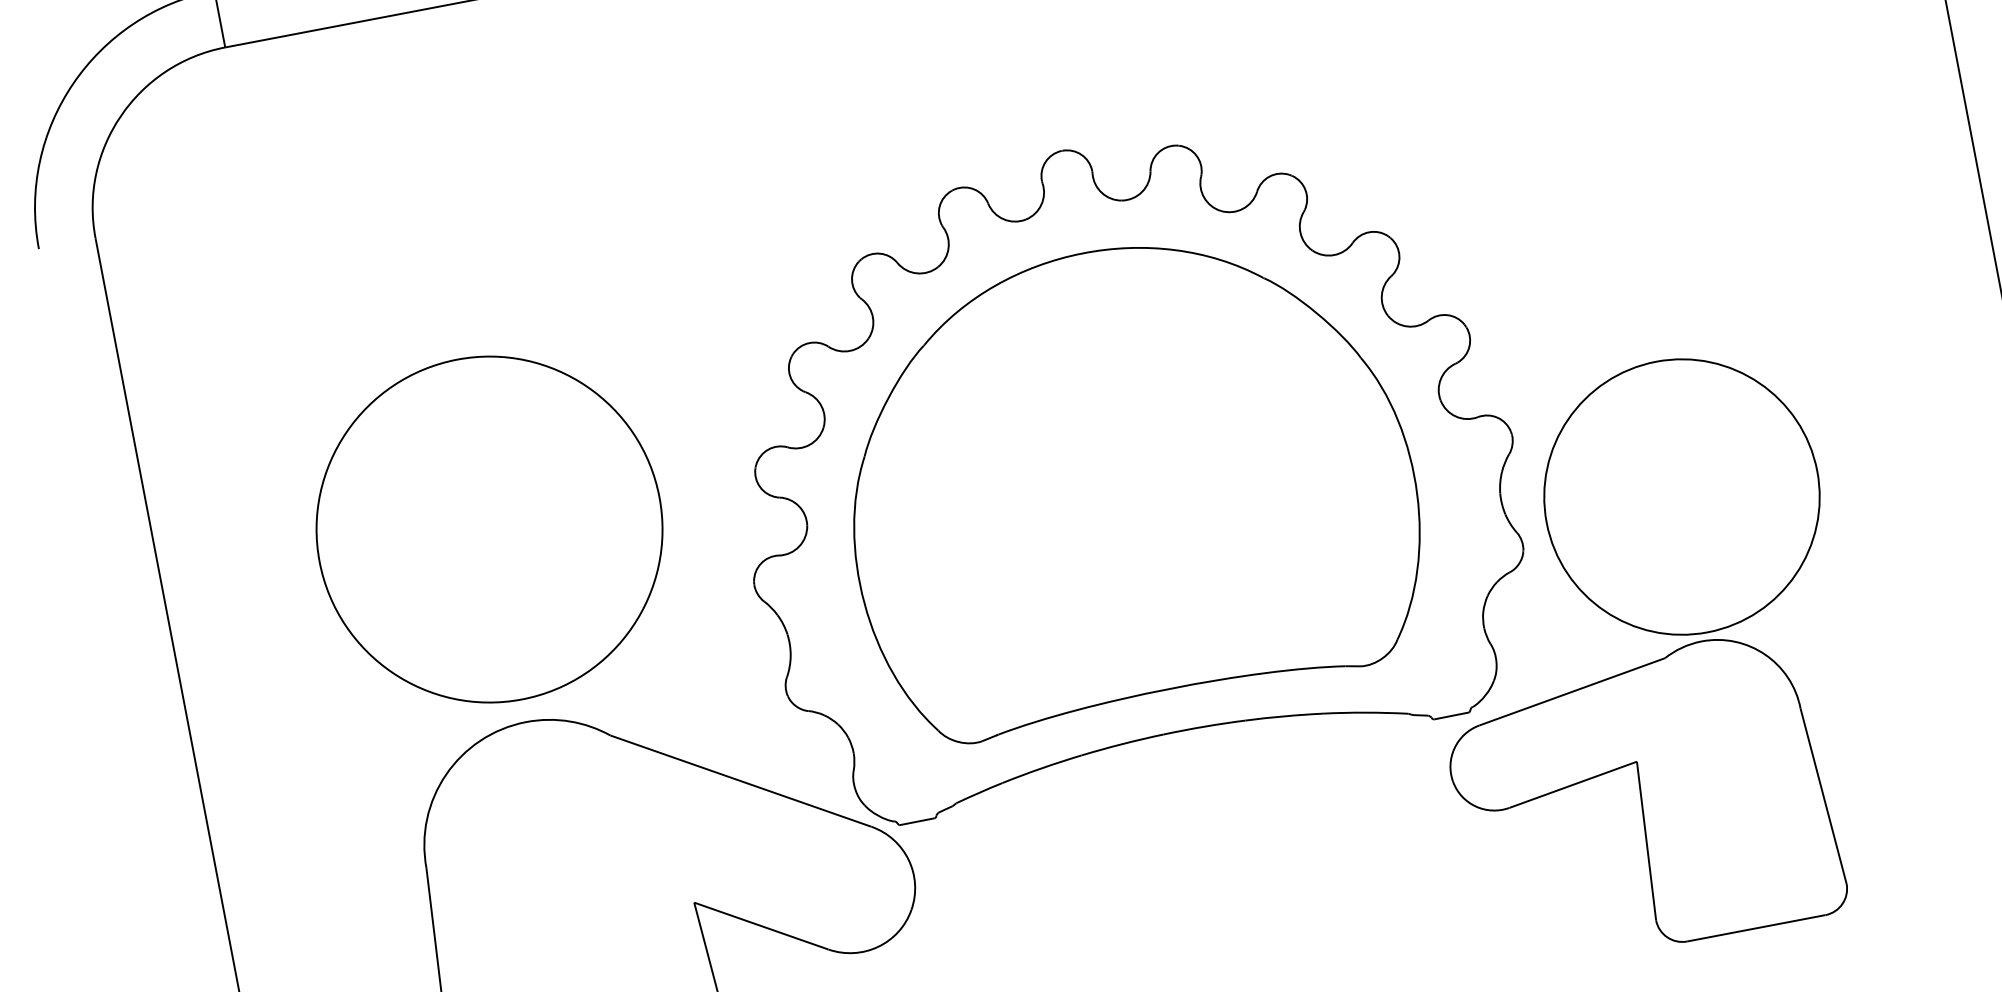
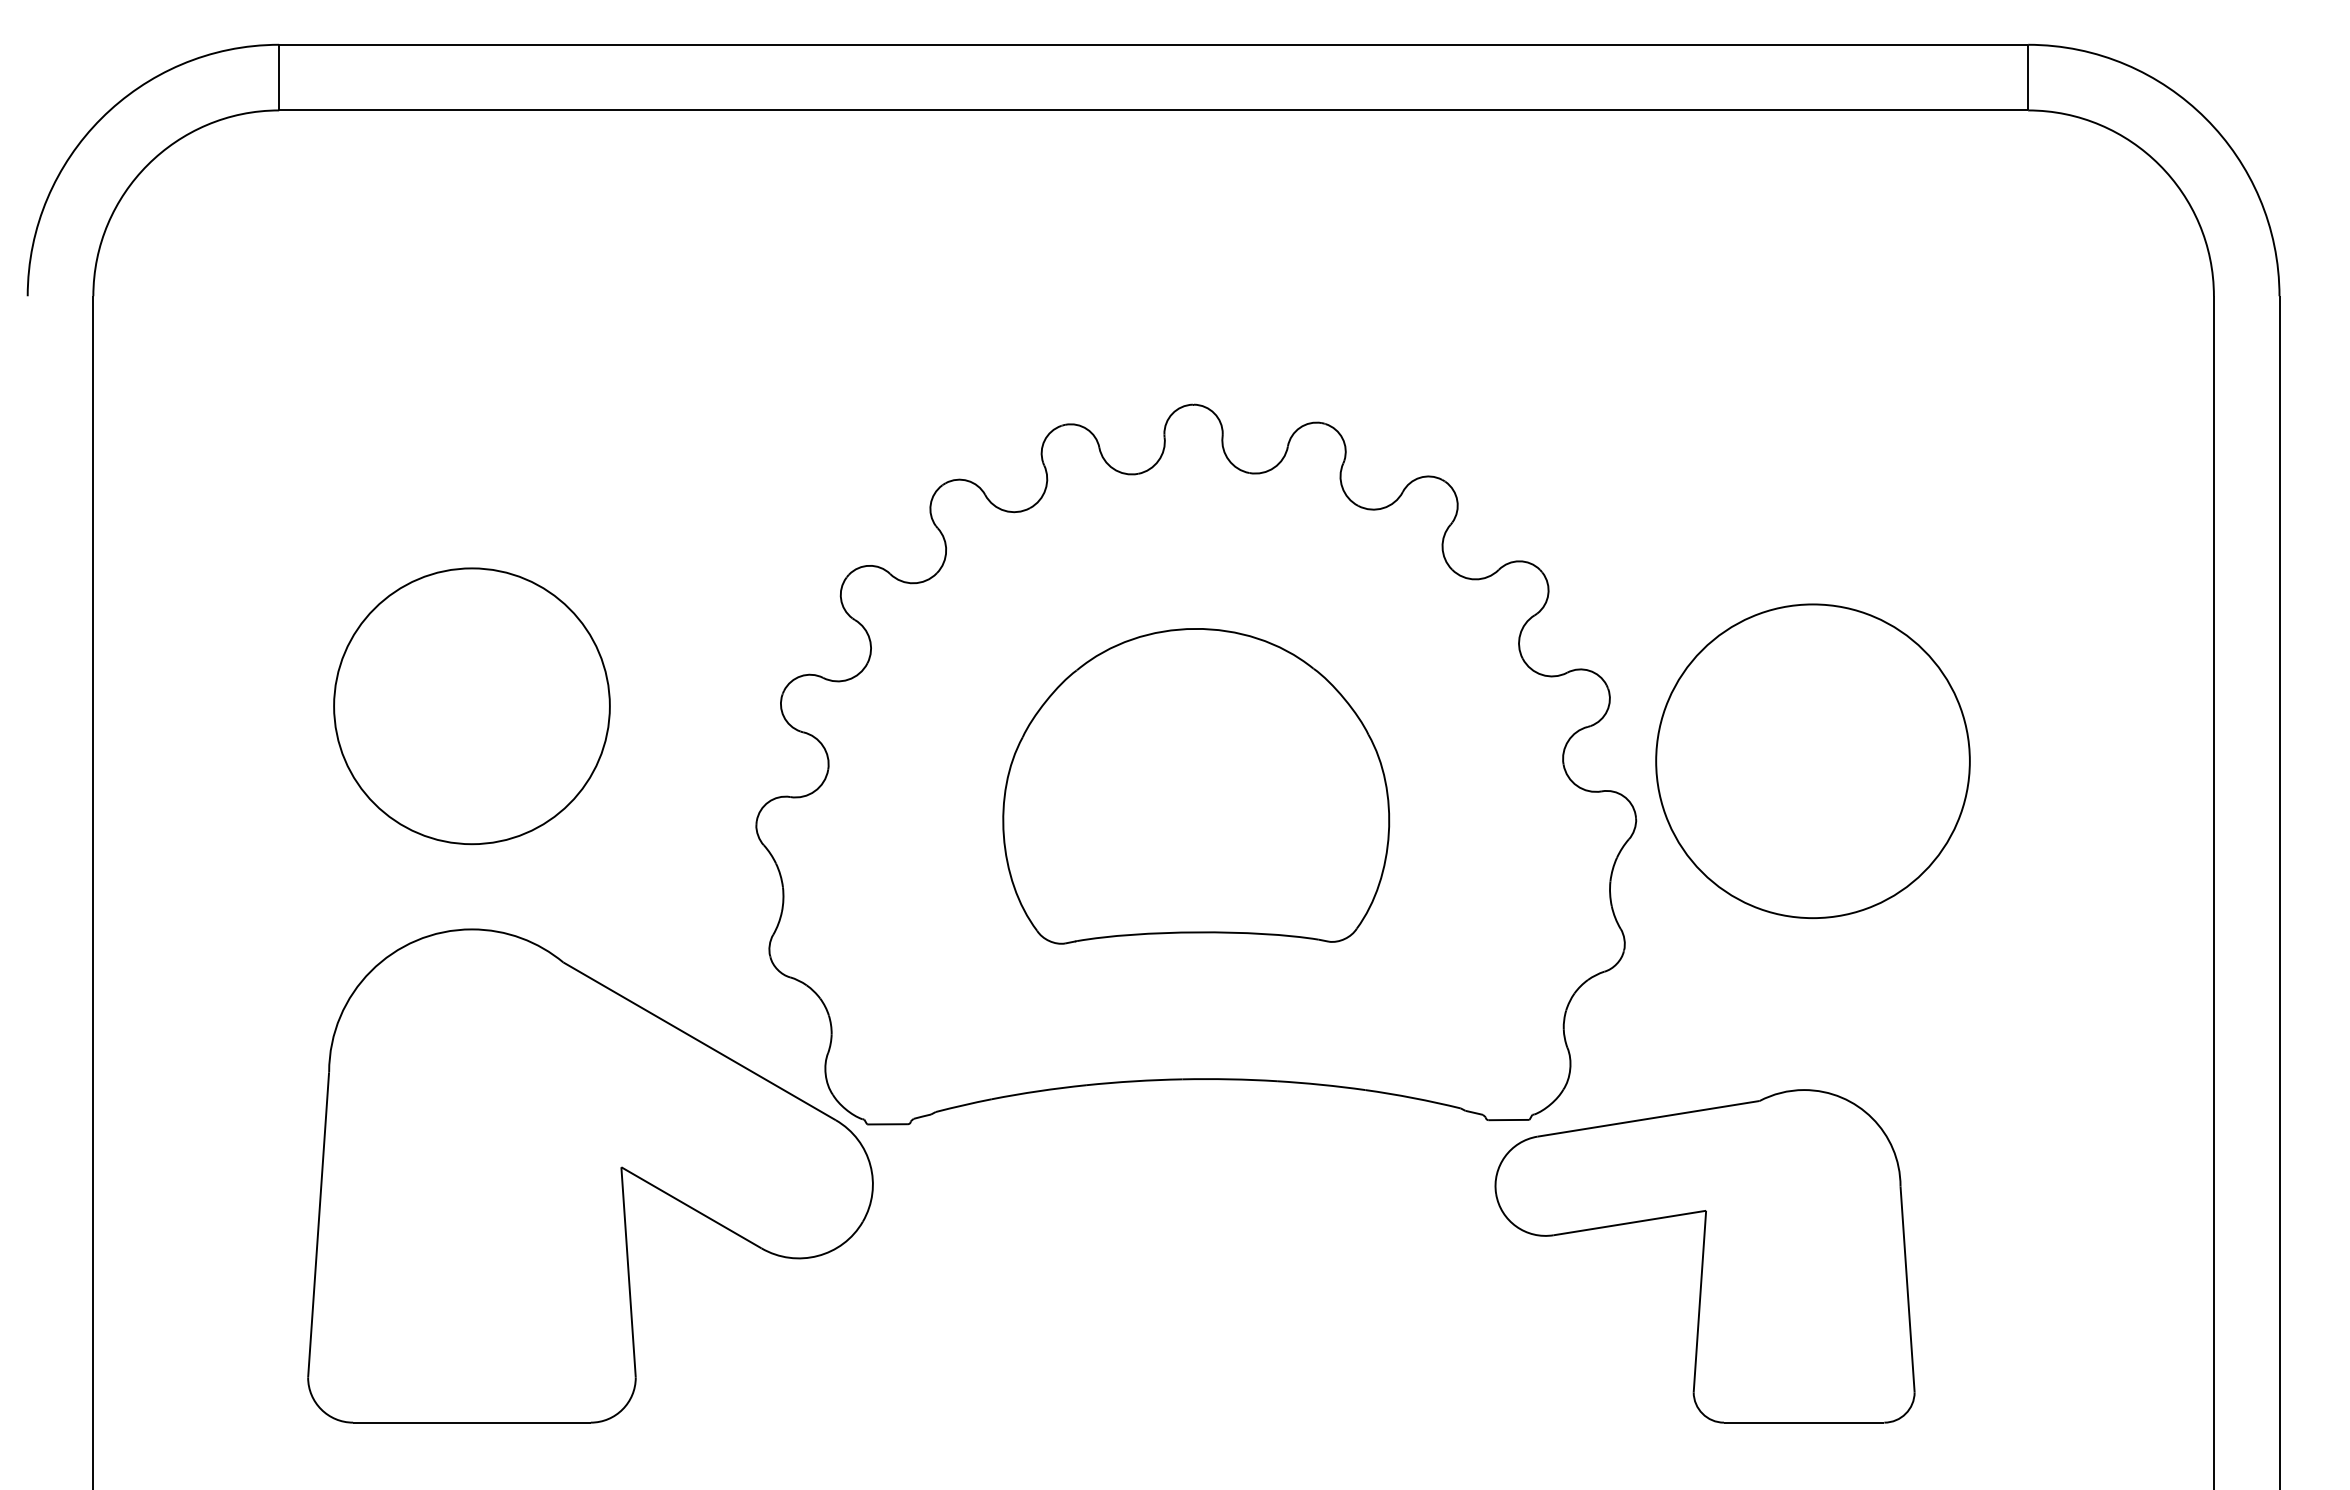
part: (1126, 479) -> (1195, 786), size x0.6
part: (1681, 496) -> (1812, 760), moved
part: (489, 529) -> (471, 706), size x0.7

